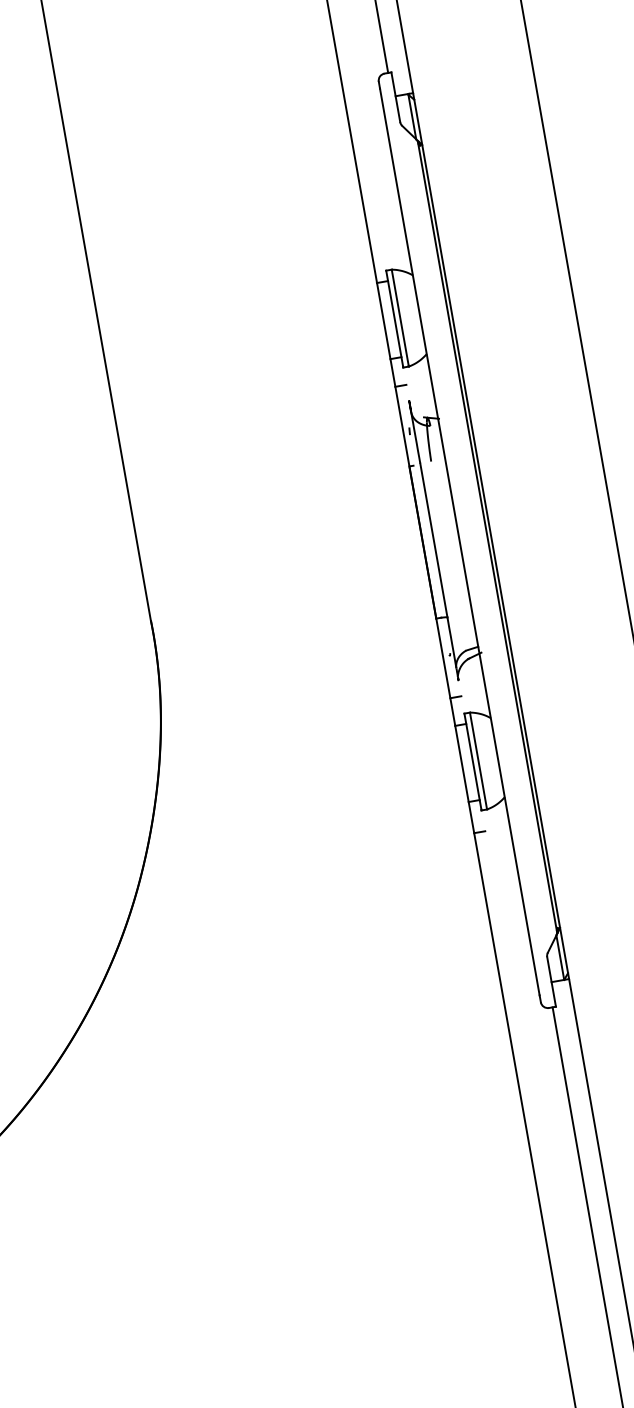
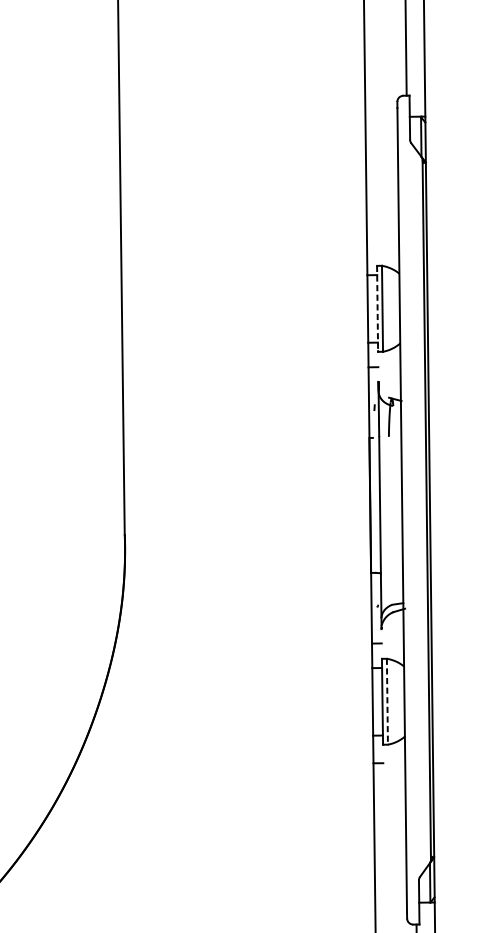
line: (394, 318) -> (377, 308), solid -> dashed
line: (478, 761) -> (387, 702), solid -> dashed

